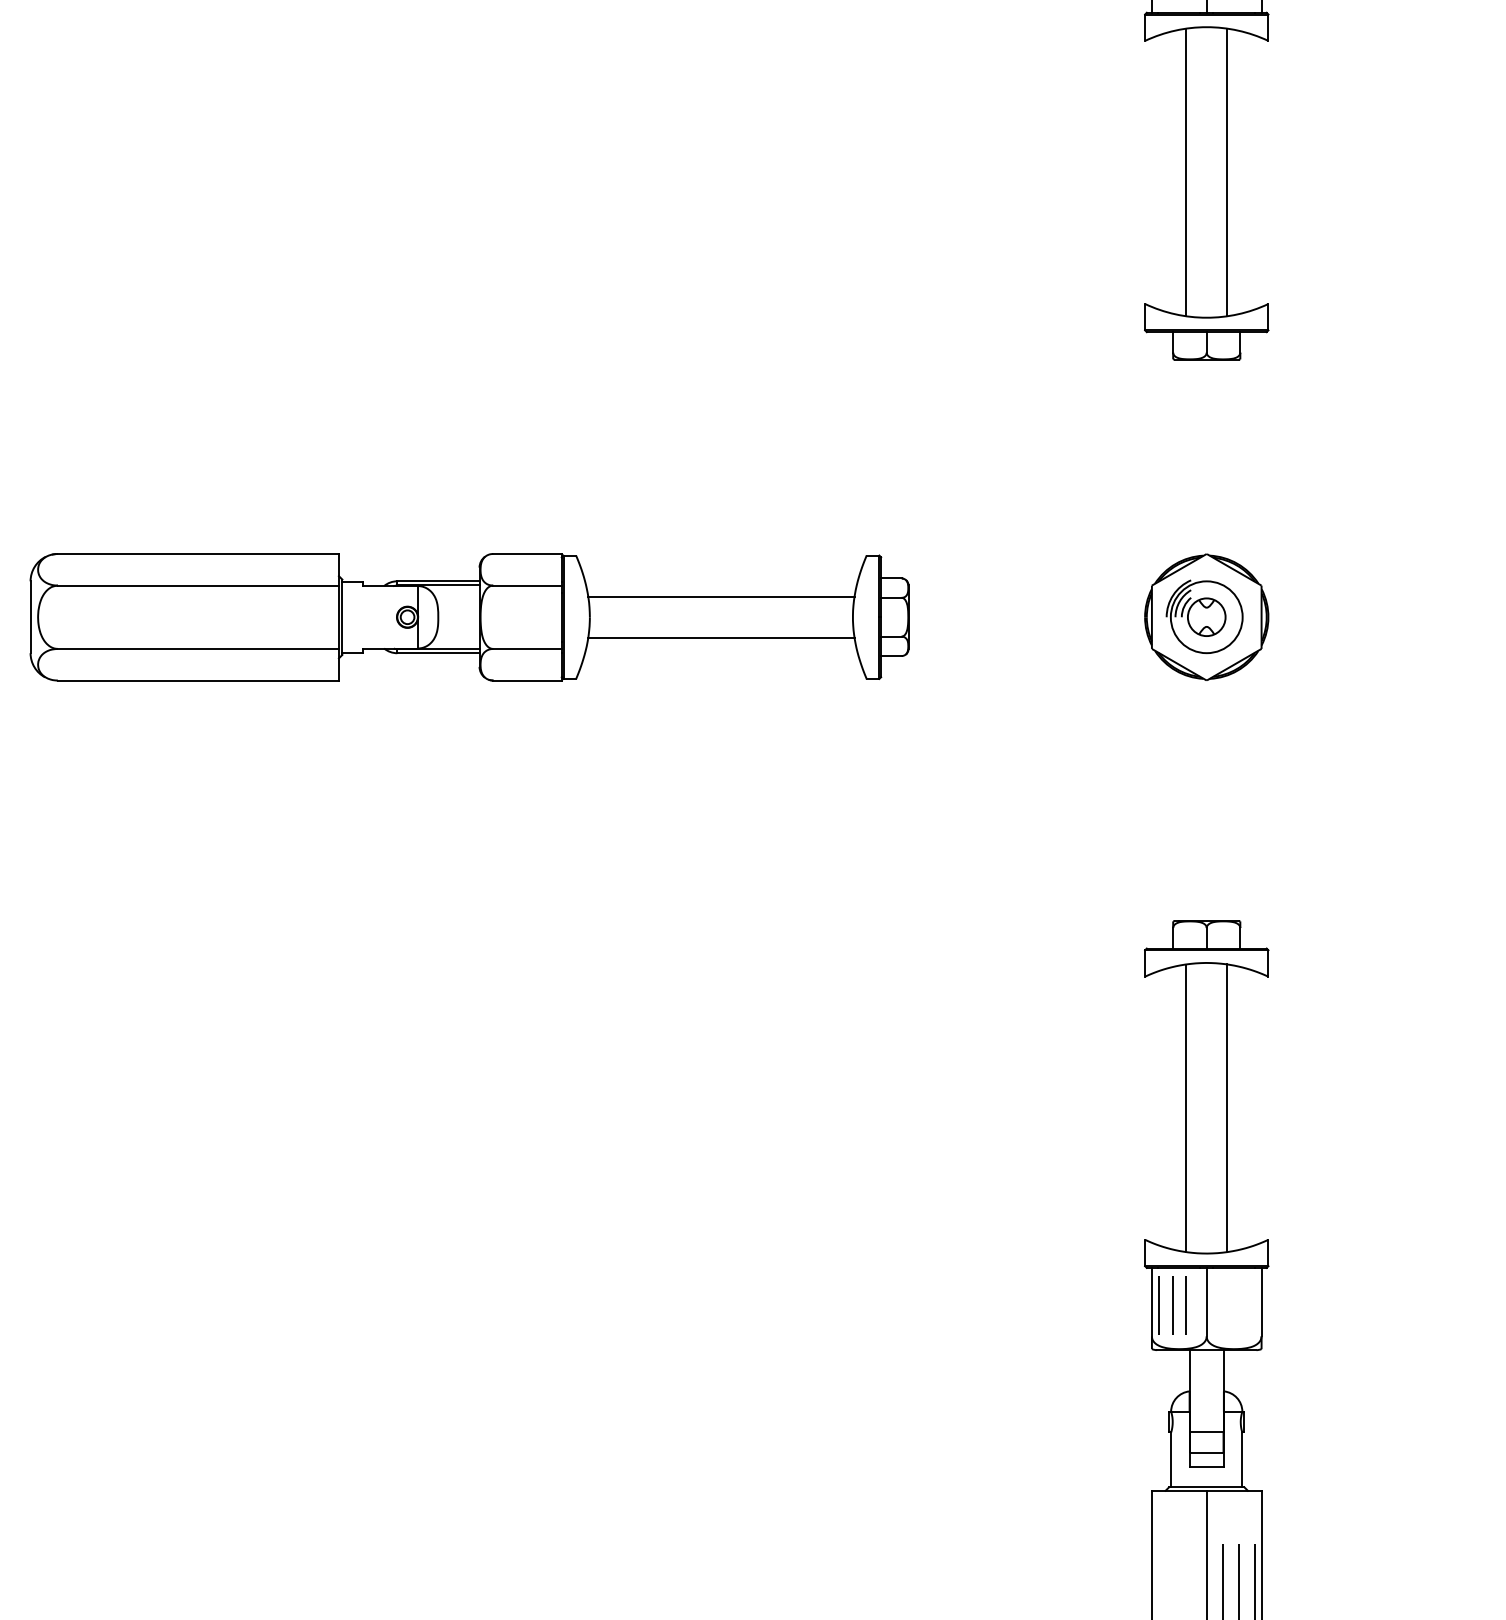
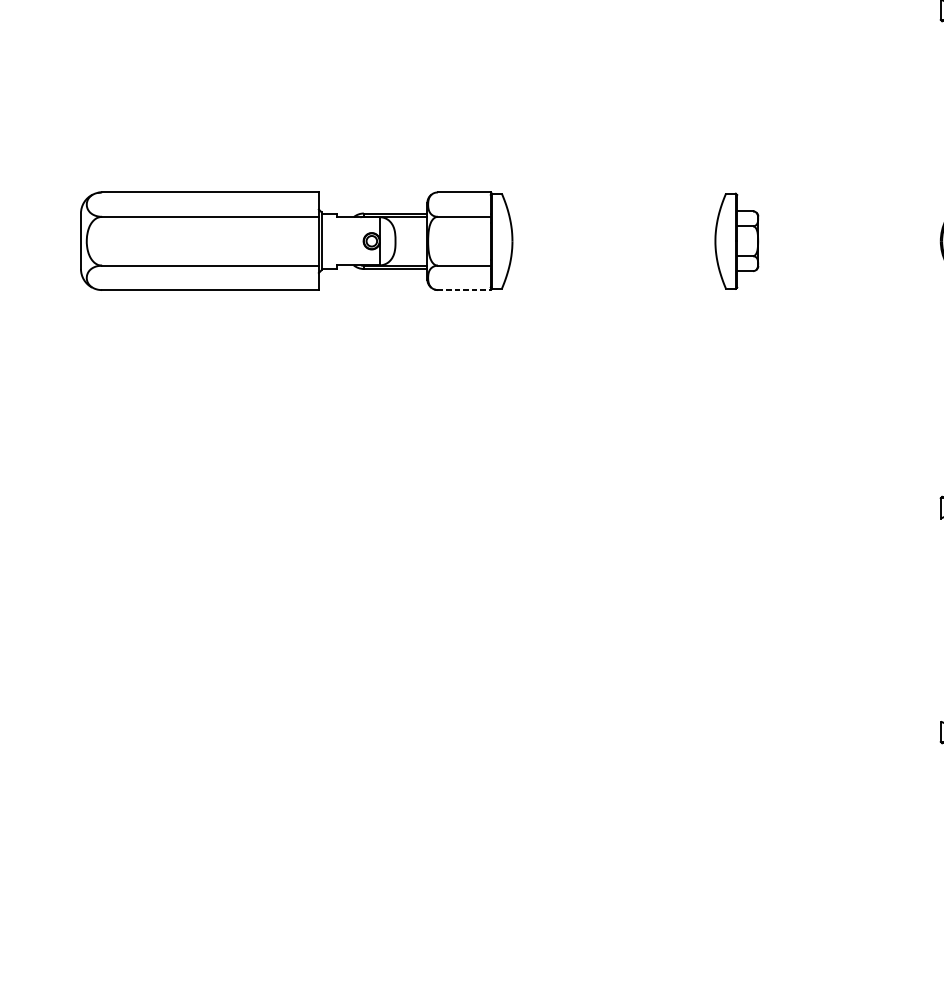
line: (721, 596) -> (614, 225), removed
line: (721, 637) -> (614, 256), removed
line: (528, 680) -> (465, 290), solid -> dashed

